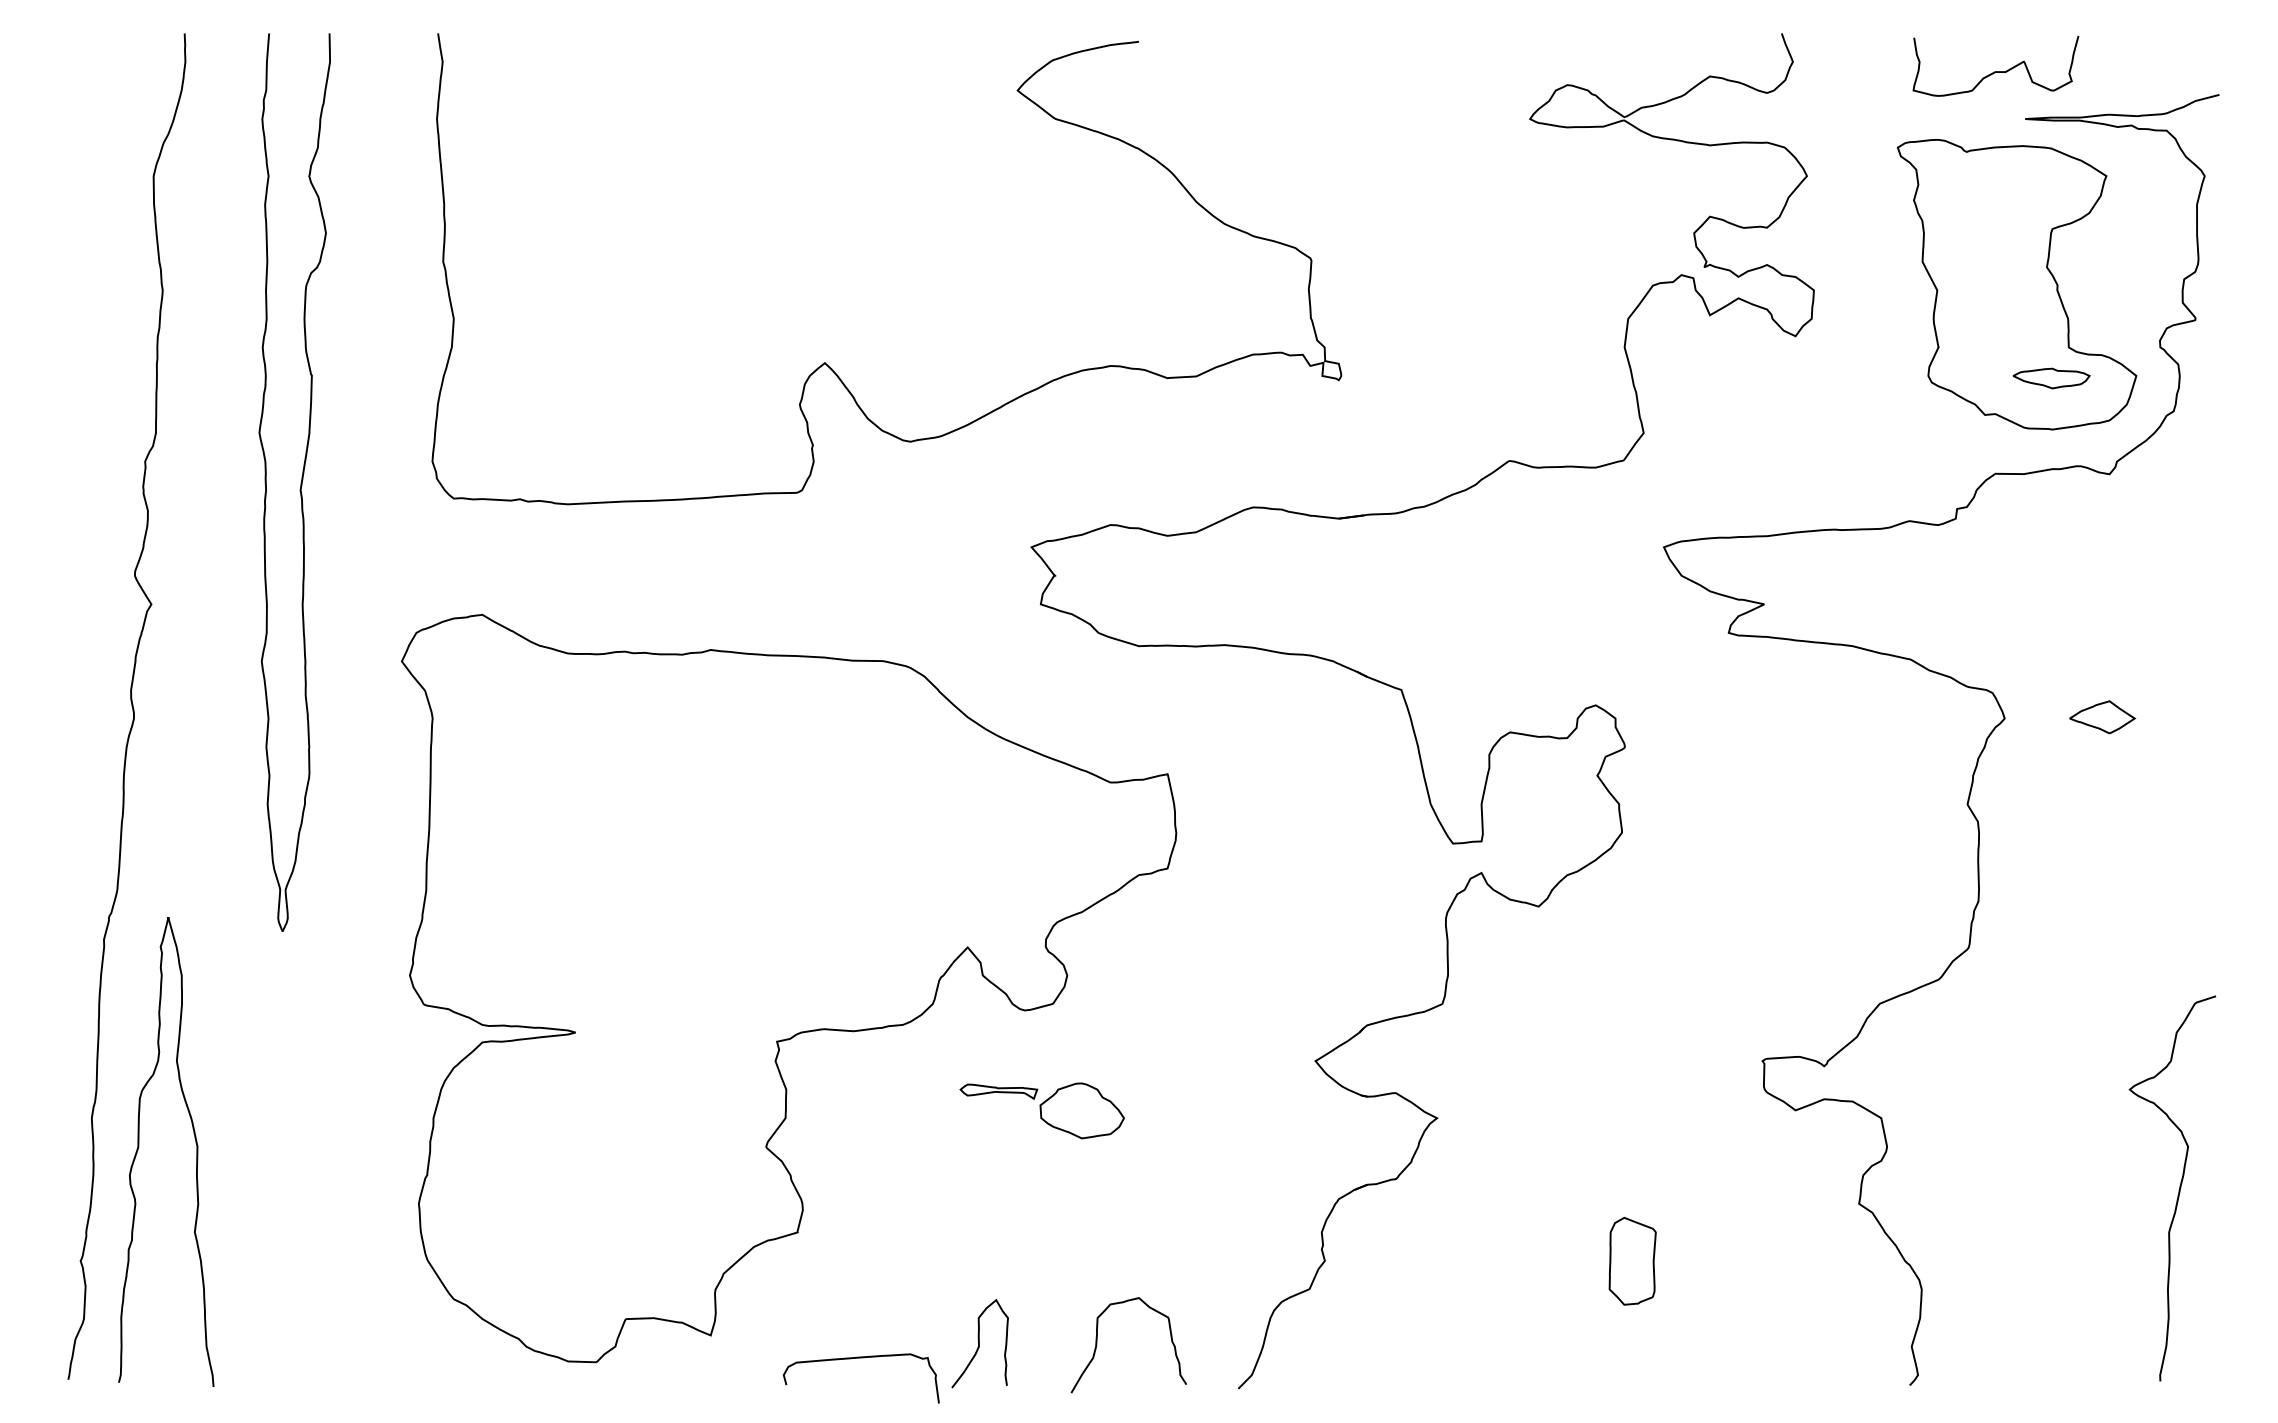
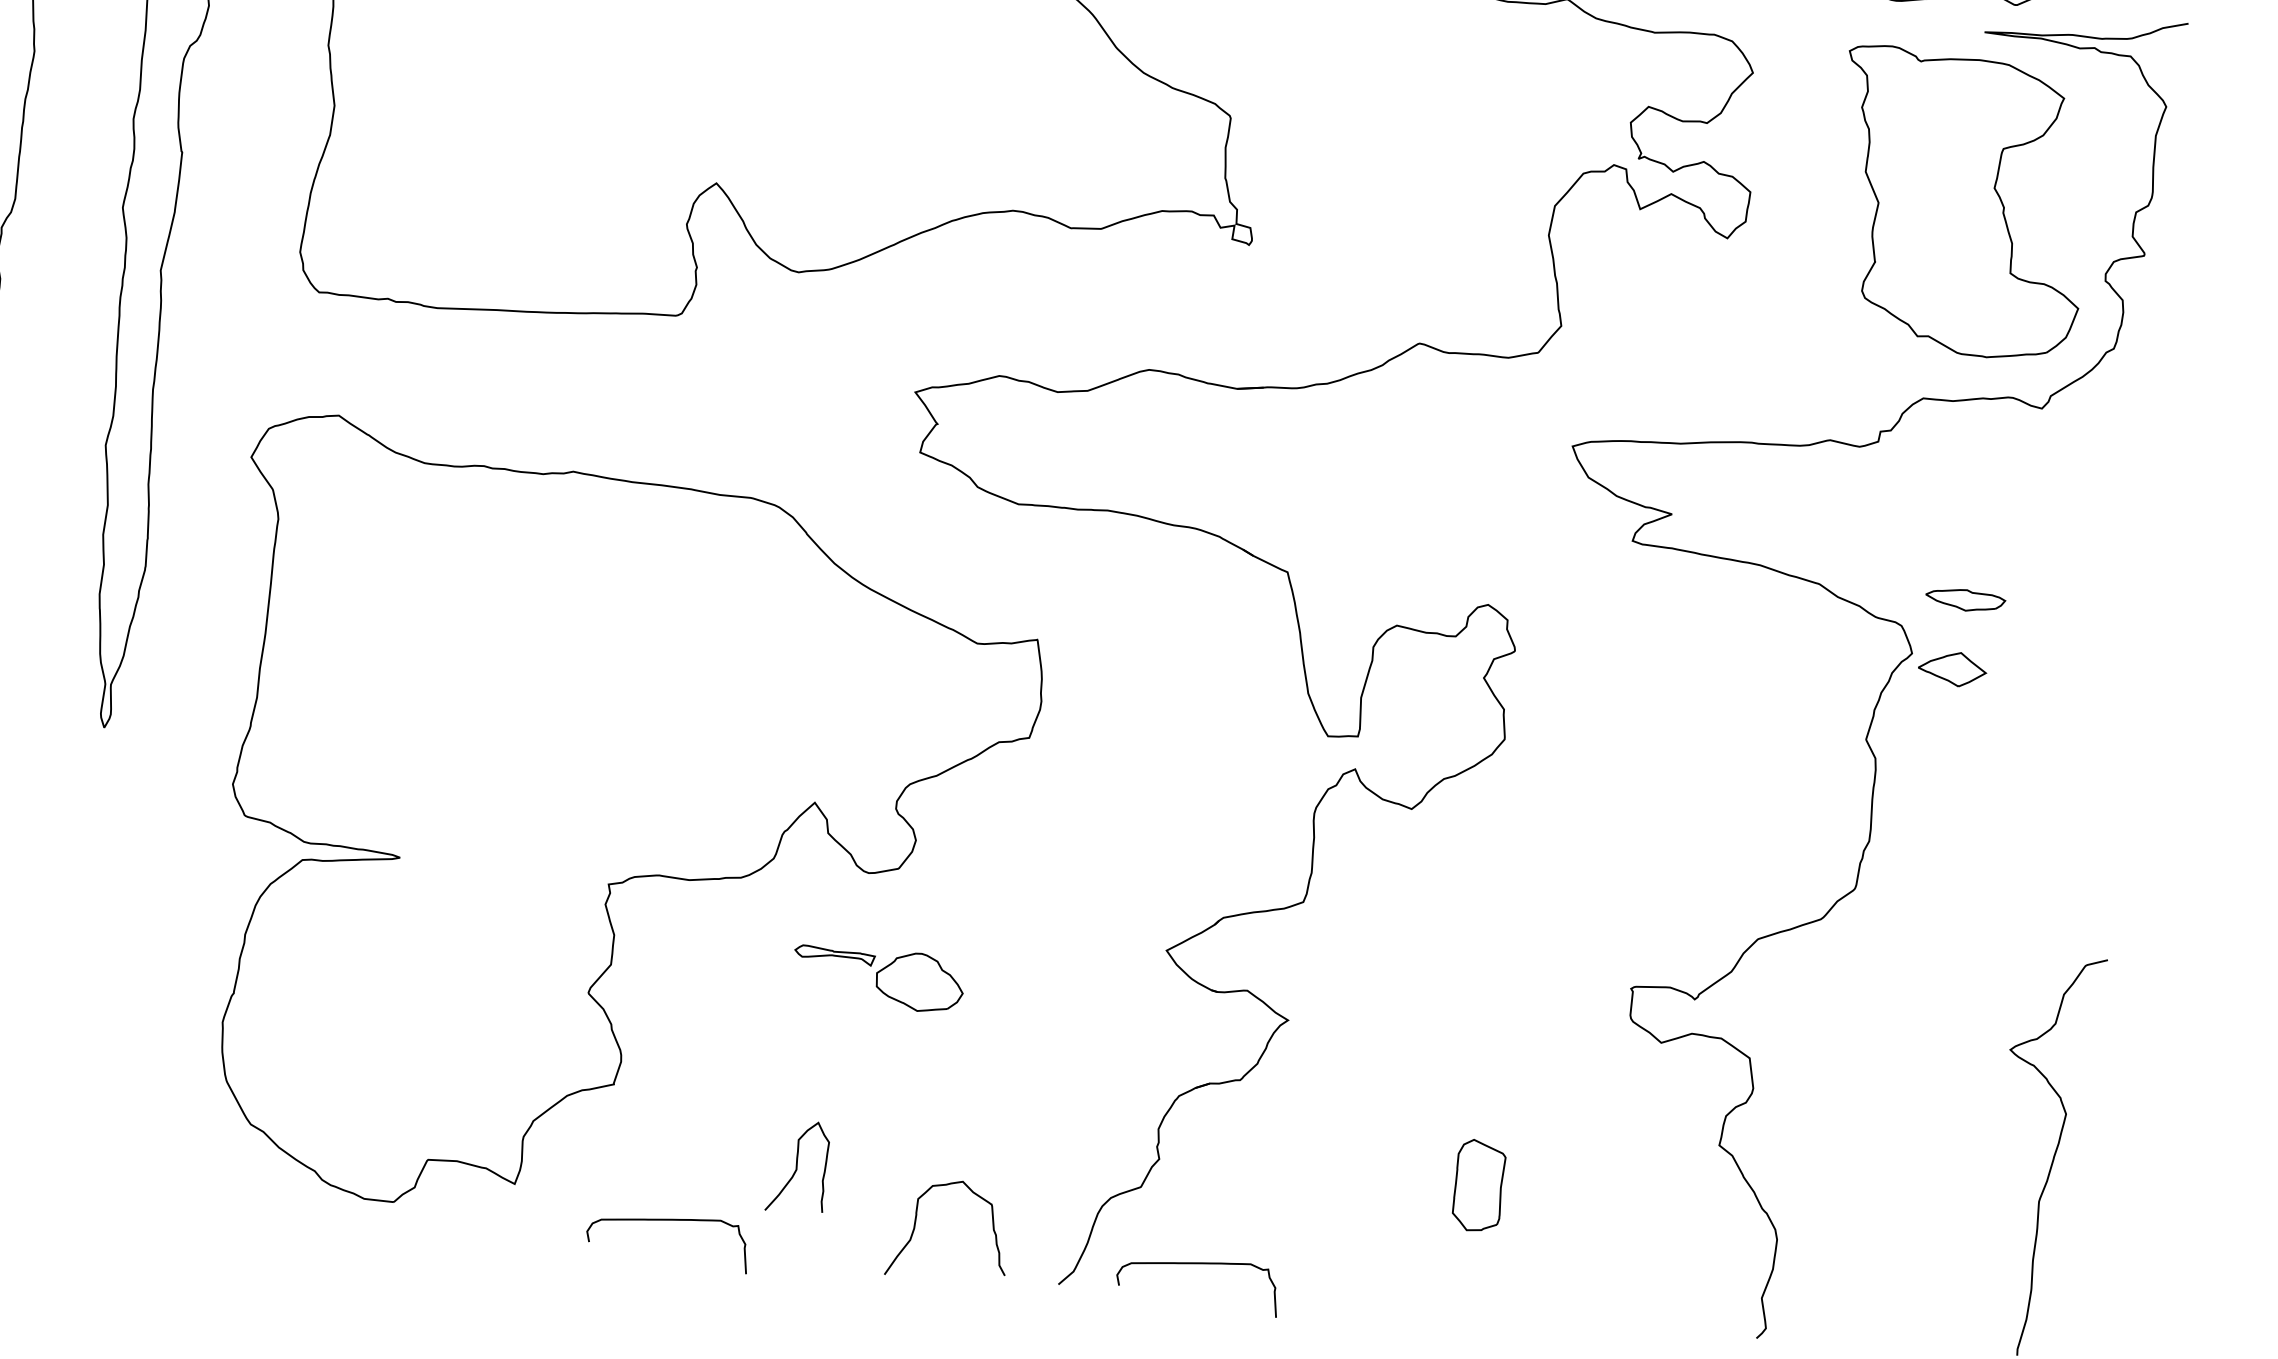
part: (2051, 378) -> (1965, 600), moved
part: (2102, 717) -> (1952, 669), moved
curve: (979, 1343) -> (797, 1166), moved
curve: (1371, 1358) -> (1199, 1264), added

